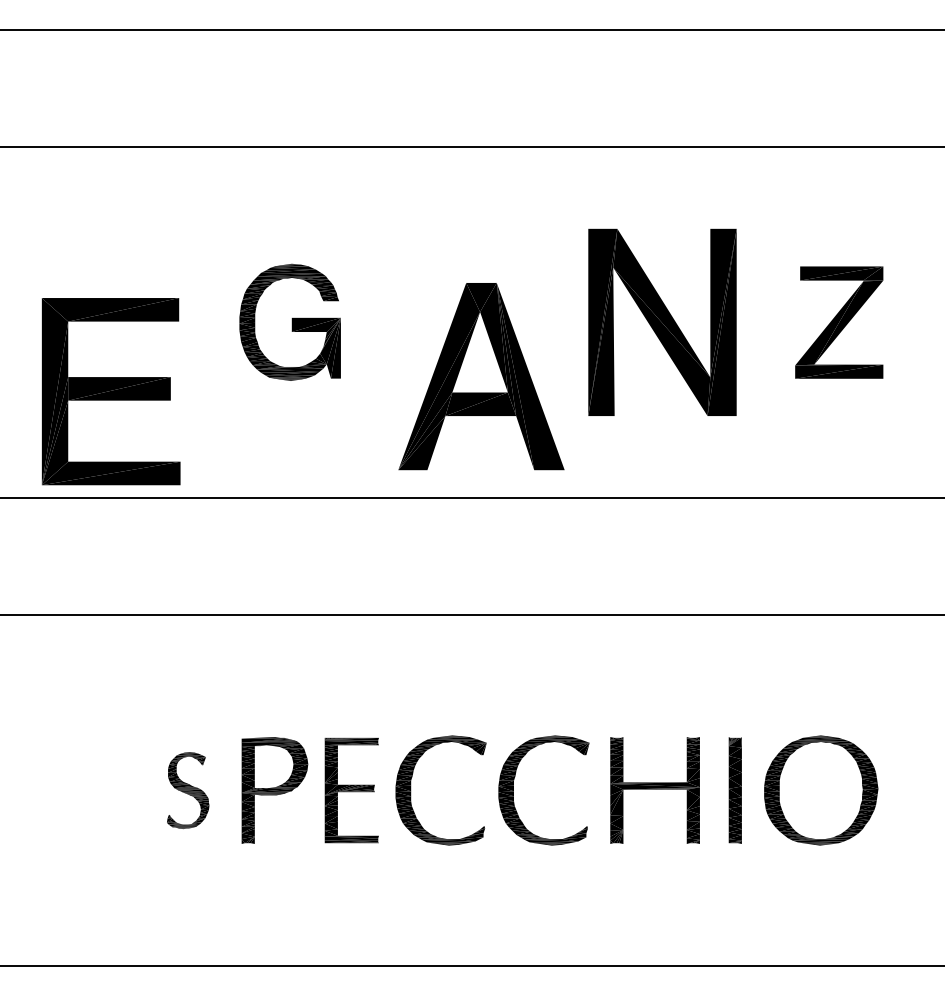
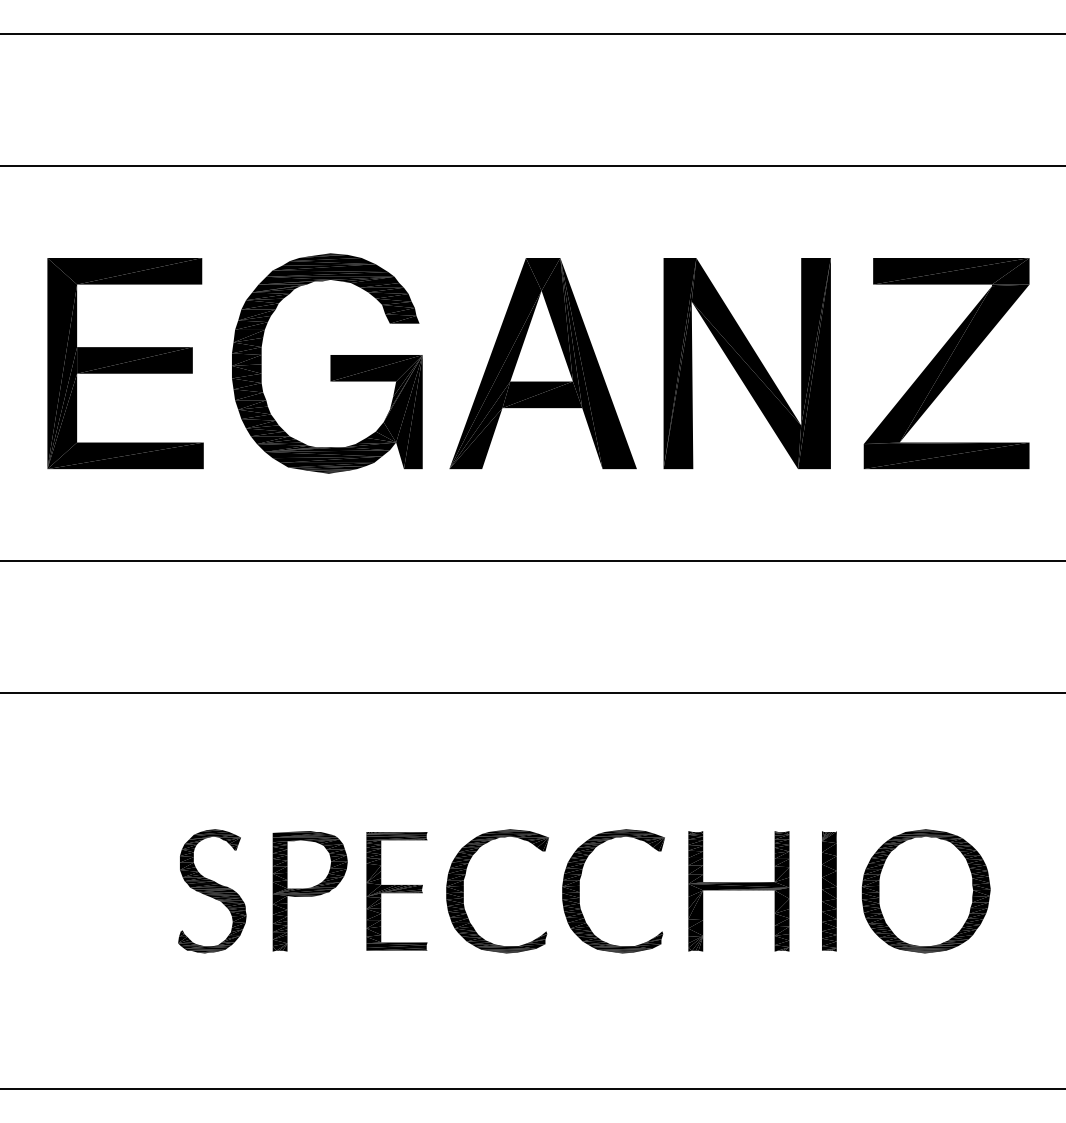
part: (290, 322) -> (327, 363), size x1.67
part: (839, 322) -> (946, 363), size x1.67
part: (480, 376) -> (542, 363), moved
part: (111, 391) -> (125, 363), moved
part: (188, 790) -> (212, 891), size x1.43

